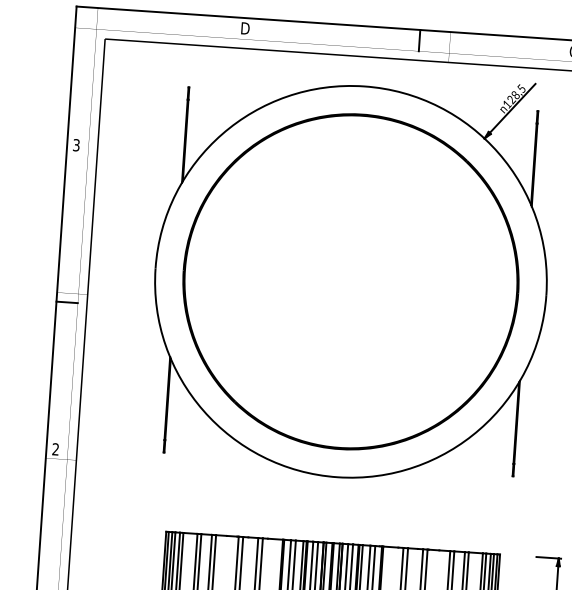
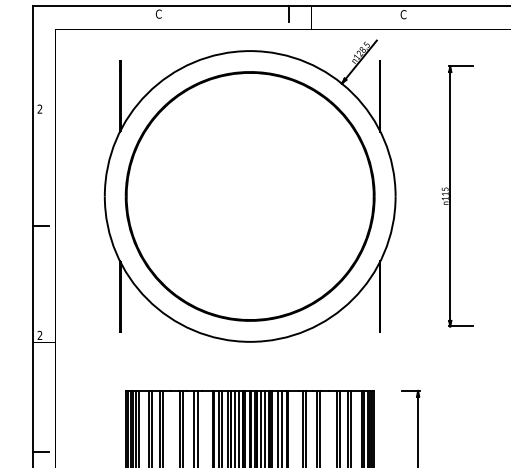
text: (244, 27) -> (158, 13), D -> C
text: (75, 145) -> (39, 109), 3 -> 2

